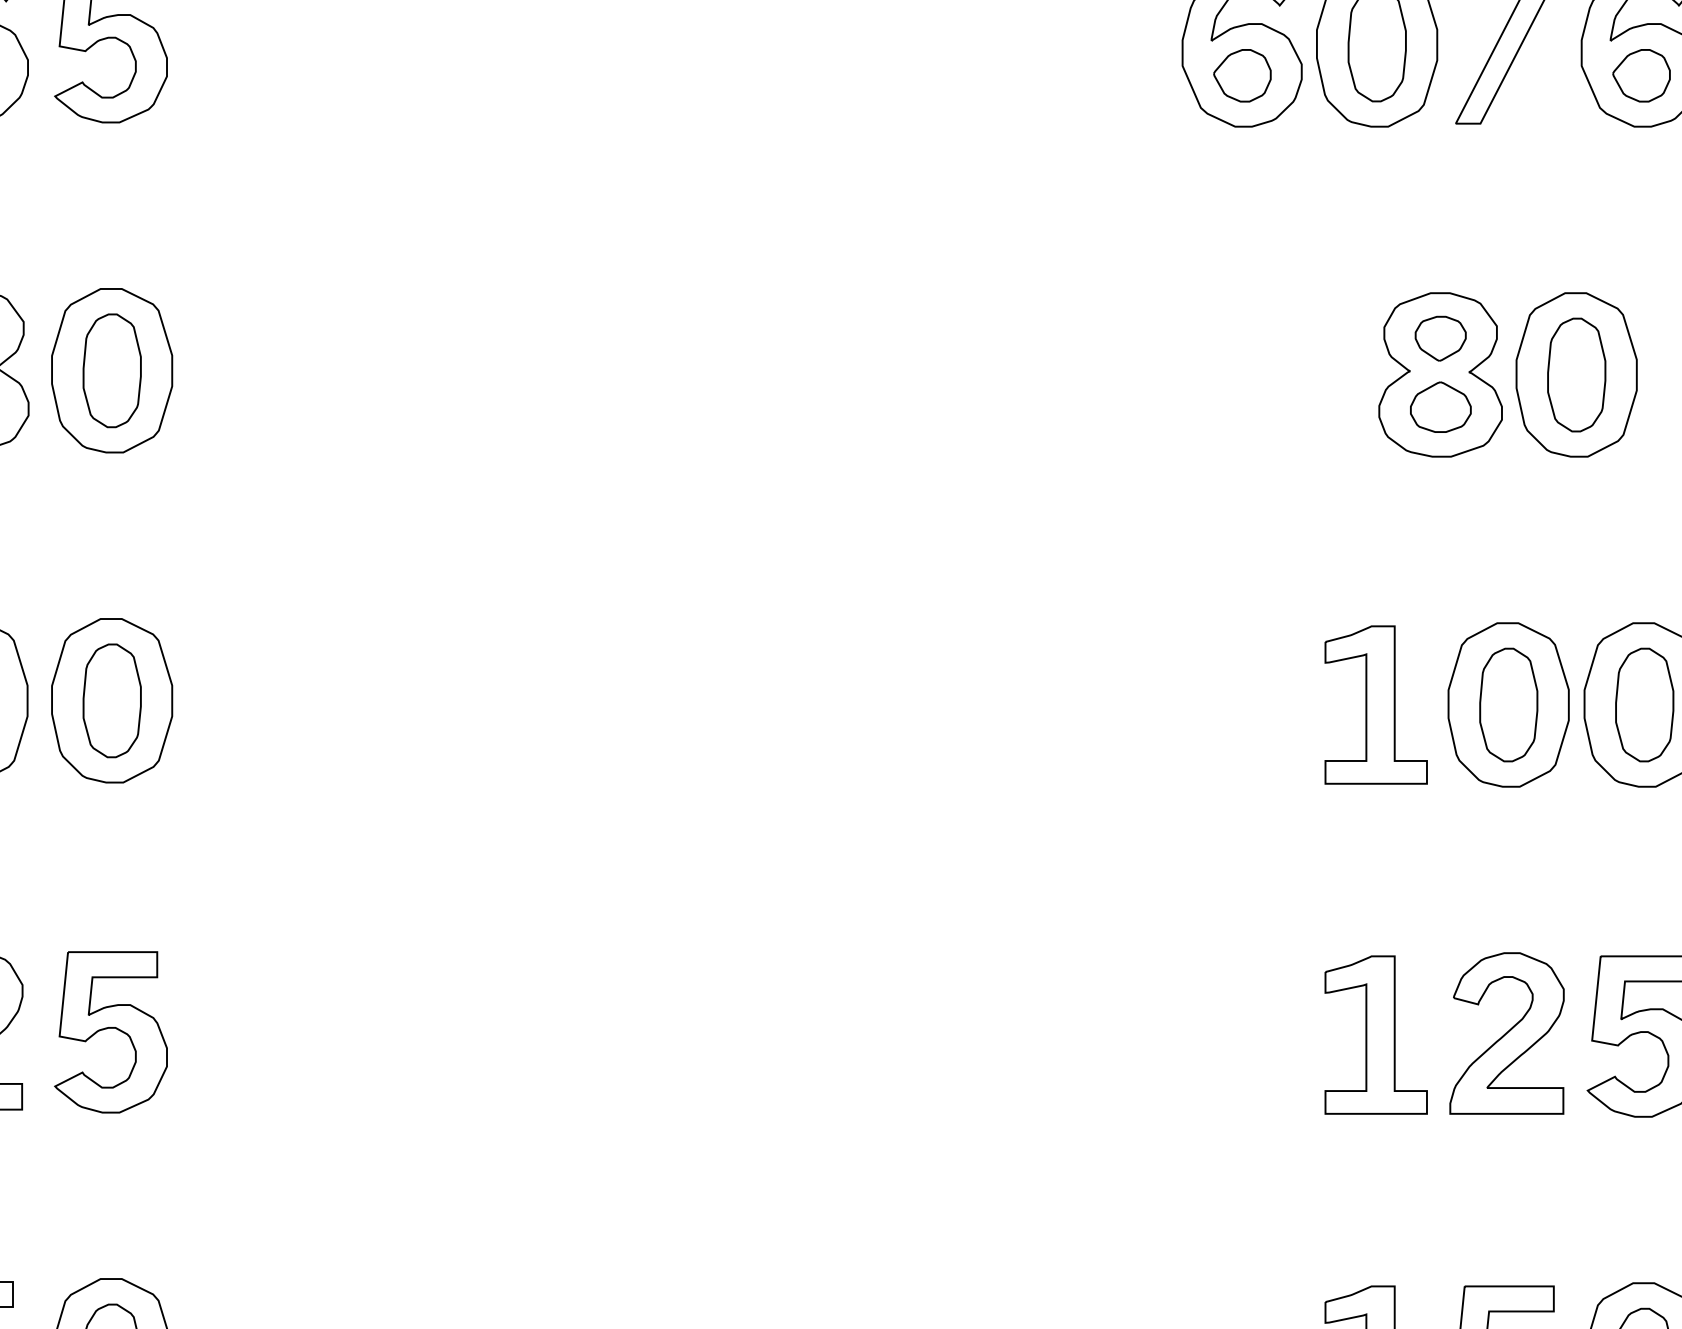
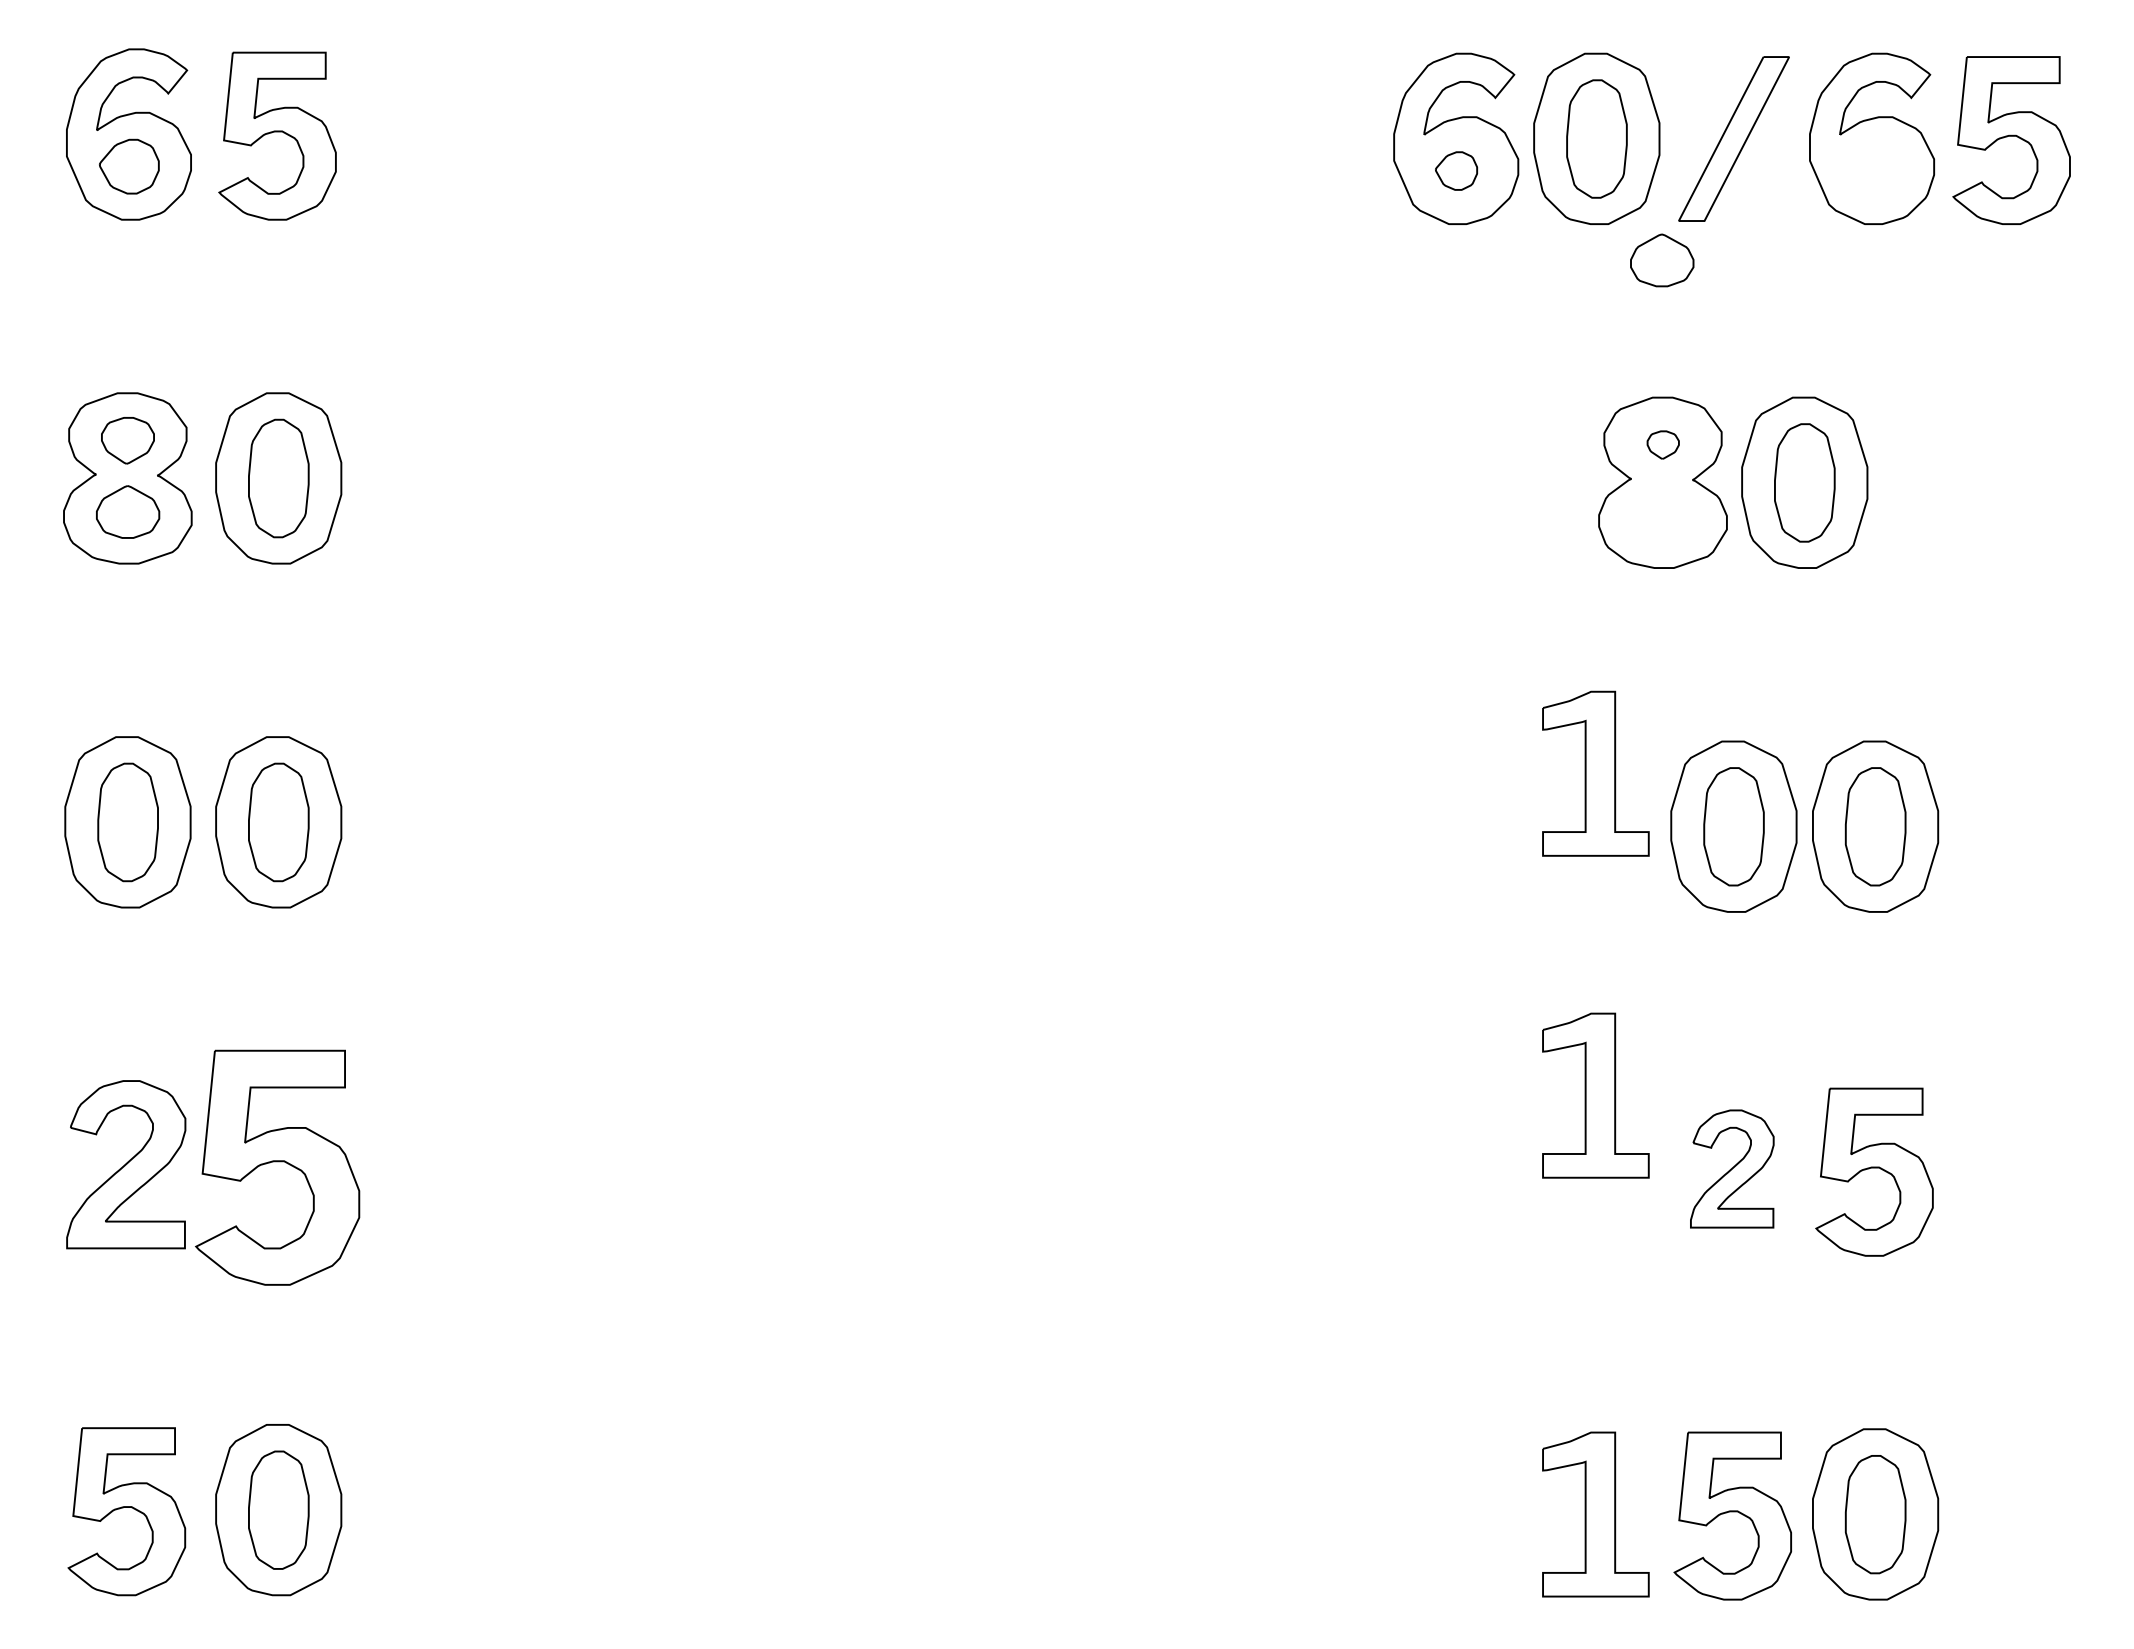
part: (1242, 75) -> (1456, 170), size x0.7
part: (1640, 75) -> (1871, 170), removed
part: (1441, 338) -> (1663, 444), size x0.6
part: (1441, 407) -> (1662, 260), moved
part: (1375, 704) -> (1595, 773), moved
part: (110, 1032) -> (277, 1167), size x1.4
part: (1507, 1032) -> (1732, 1168), size x0.7
part: (1375, 1034) -> (1595, 1095), moved

